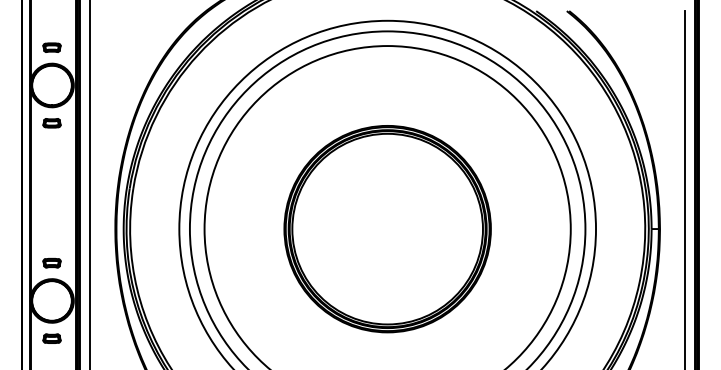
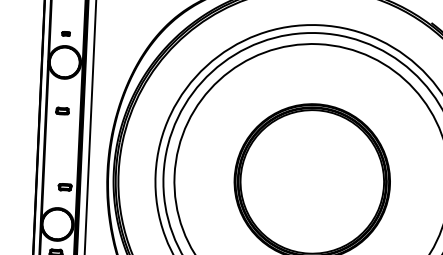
part: (51, 47) -> (65, 33), size x0.6
part: (51, 123) -> (62, 111), moved
part: (51, 262) -> (64, 186), moved

